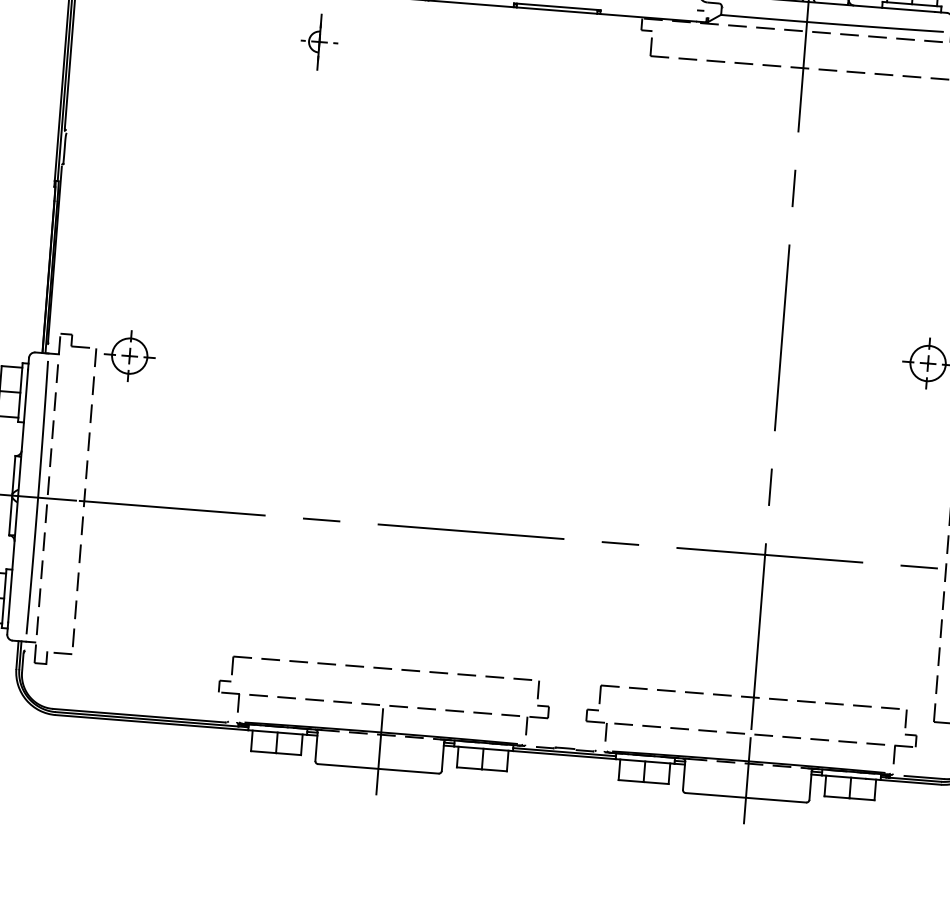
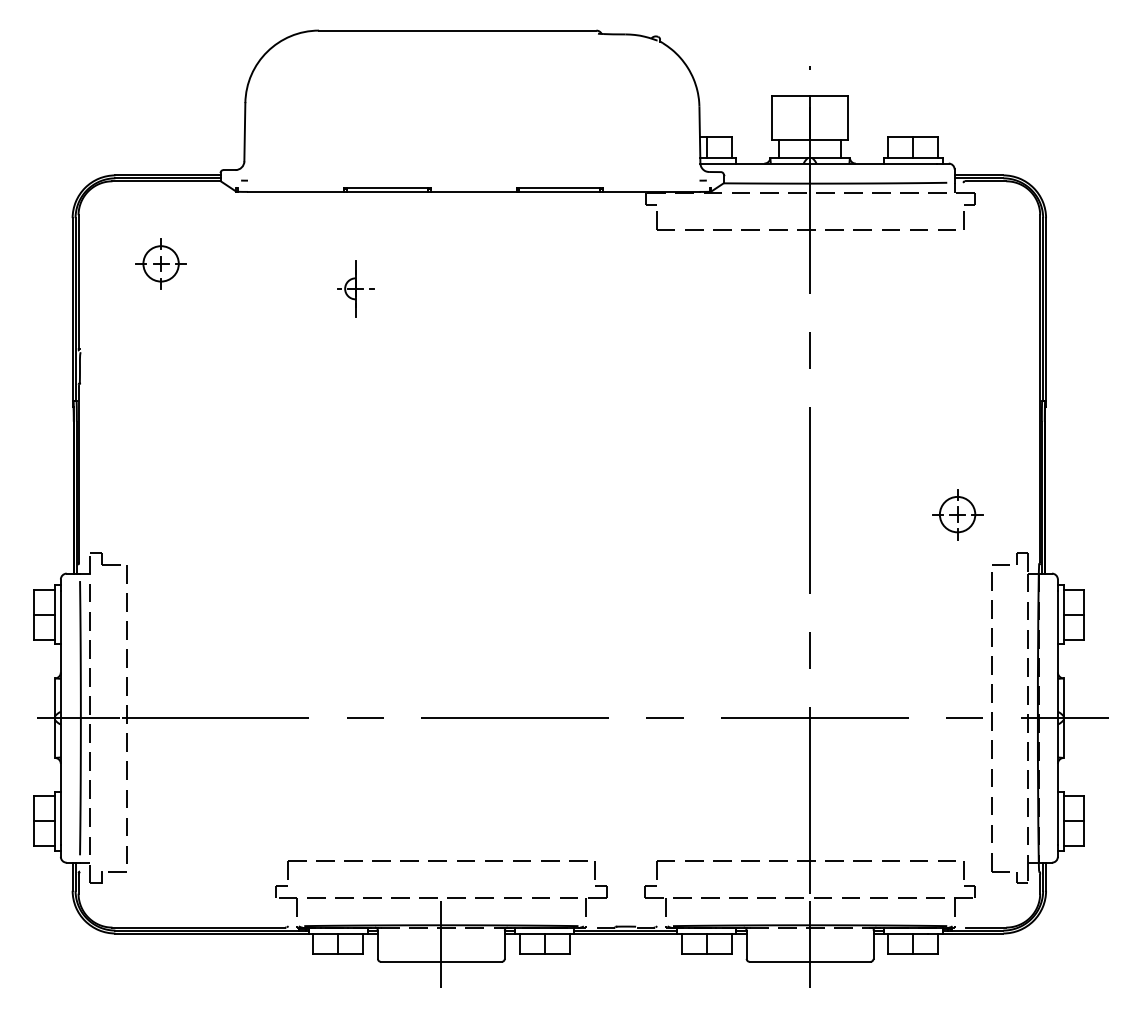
part: (319, 41) -> (355, 288), moved
part: (129, 355) -> (160, 263), moved

